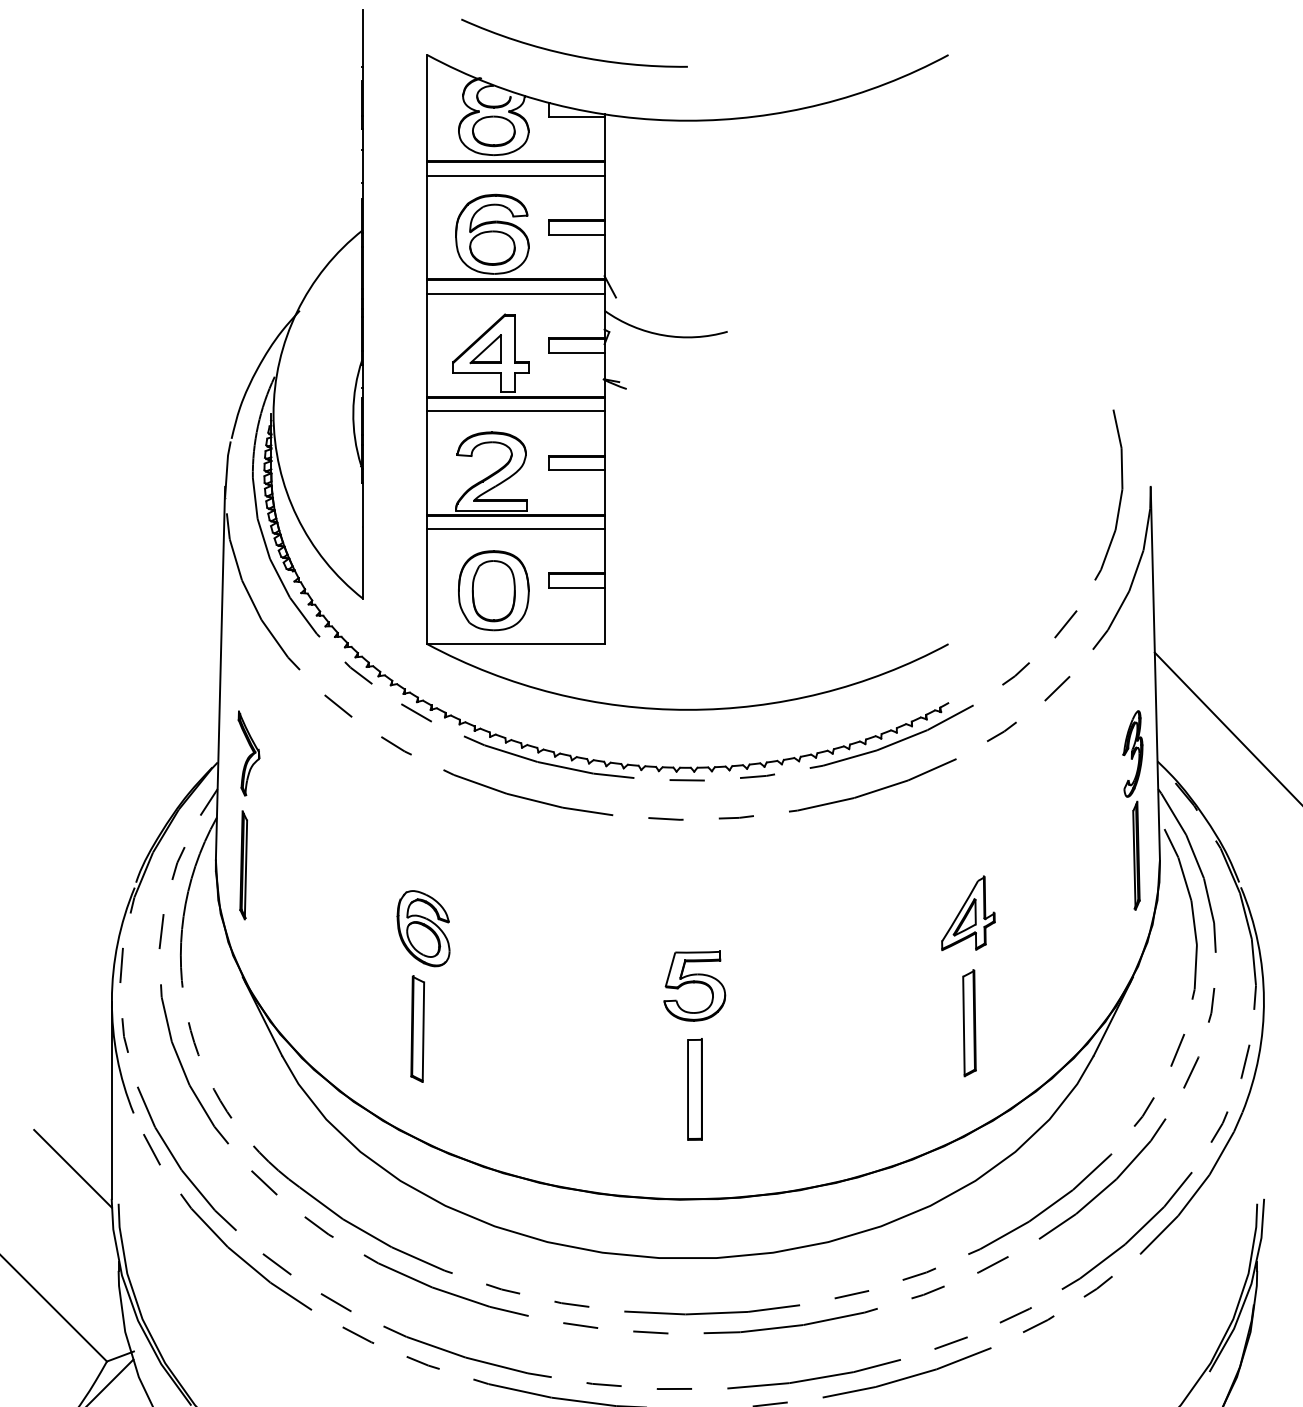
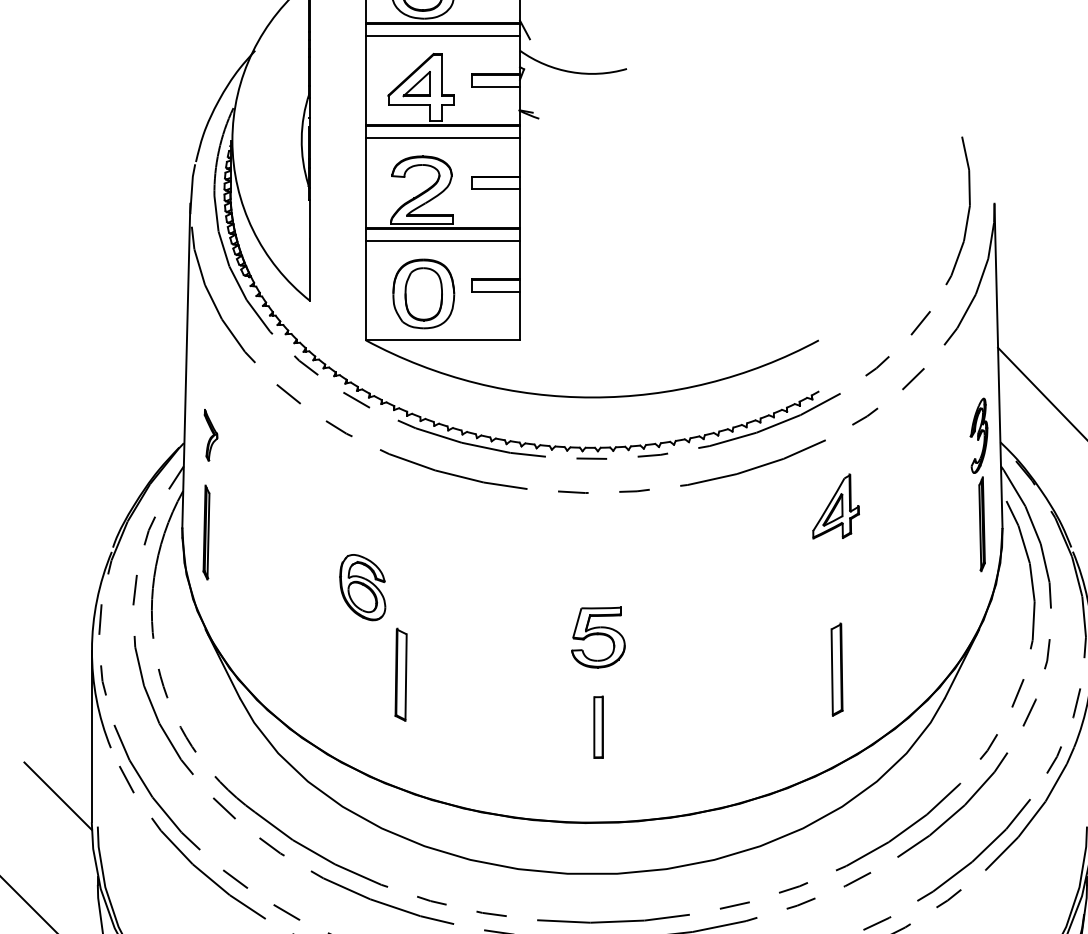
part: (248, 753) -> (210, 435), size x0.7
part: (968, 913) -> (836, 506), moved
part: (417, 1028) -> (400, 674), moved
part: (694, 1089) -> (598, 727), size x0.7

